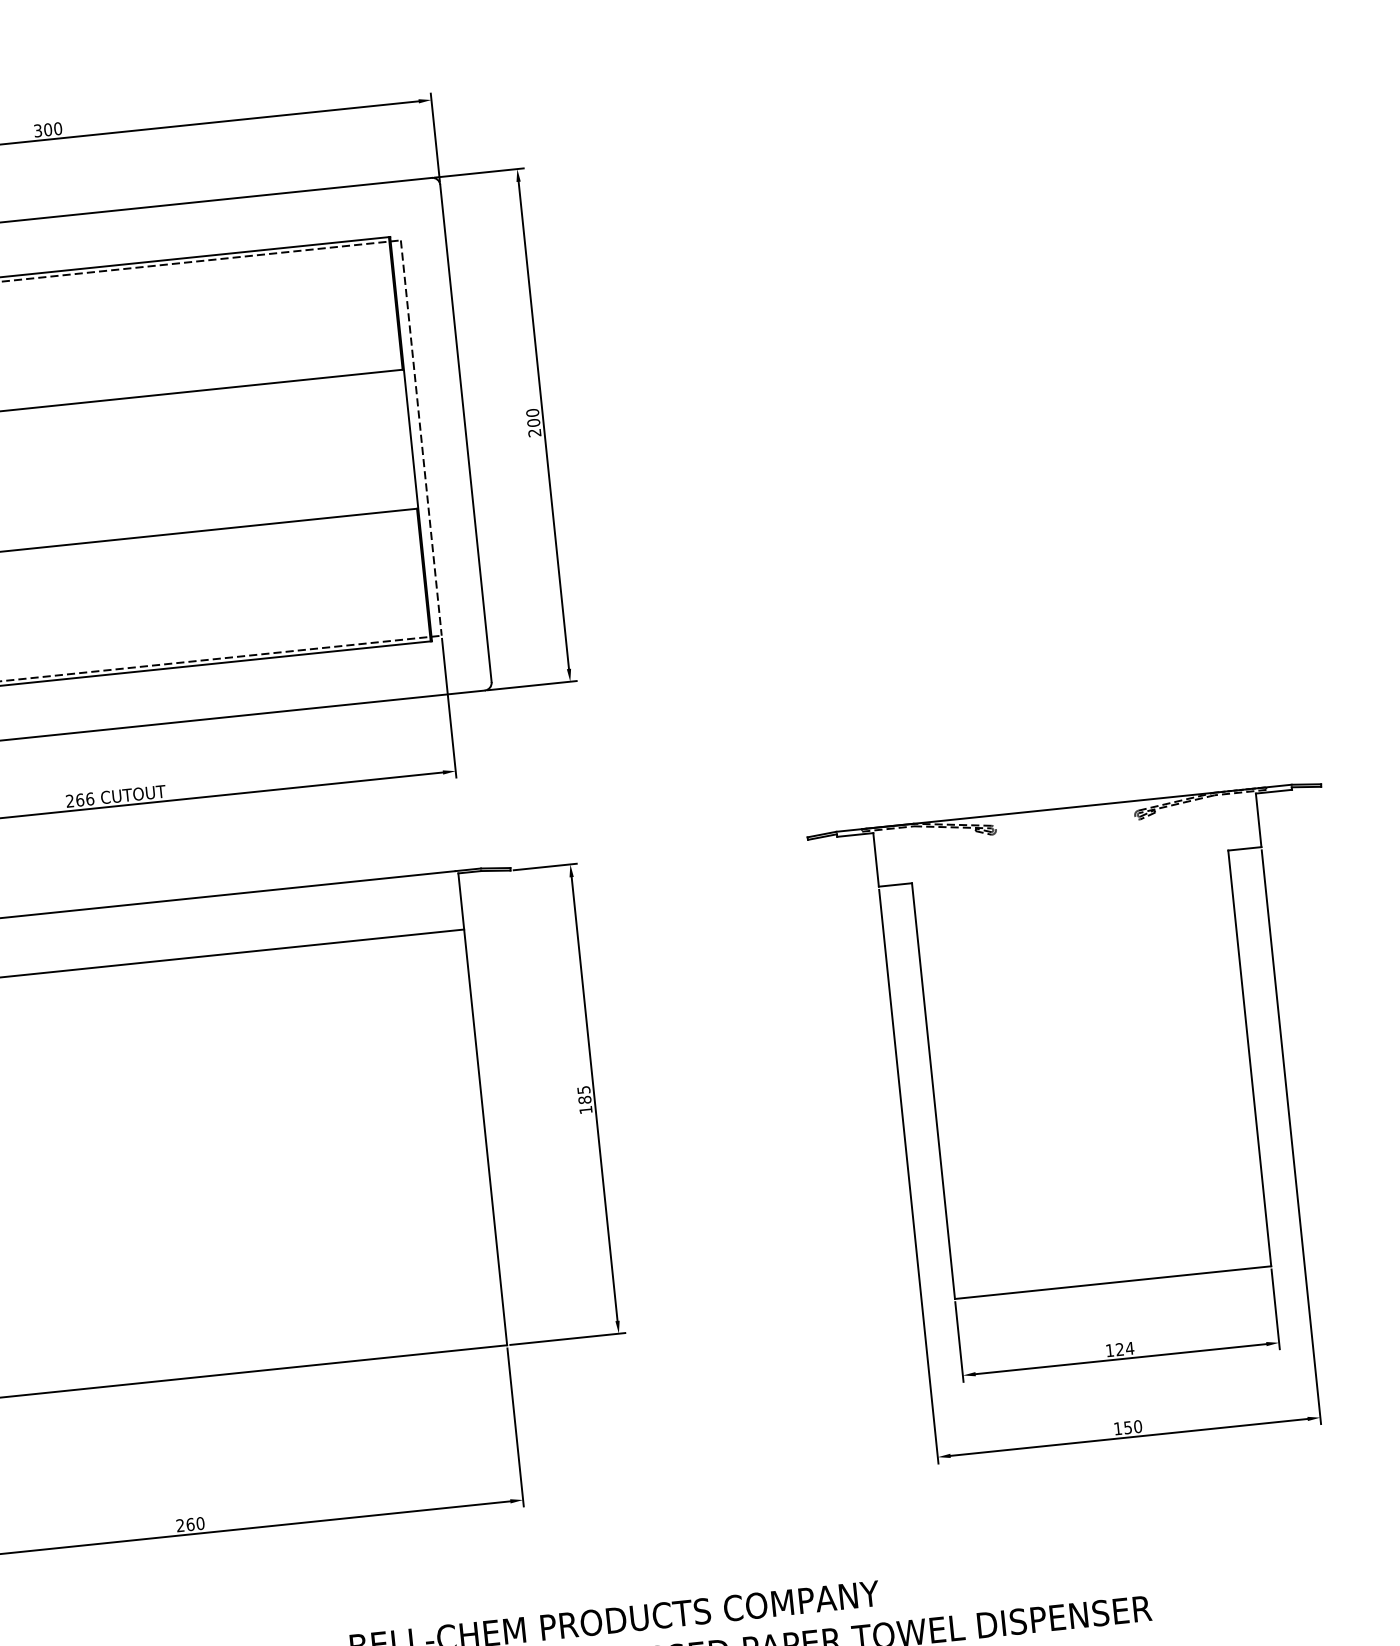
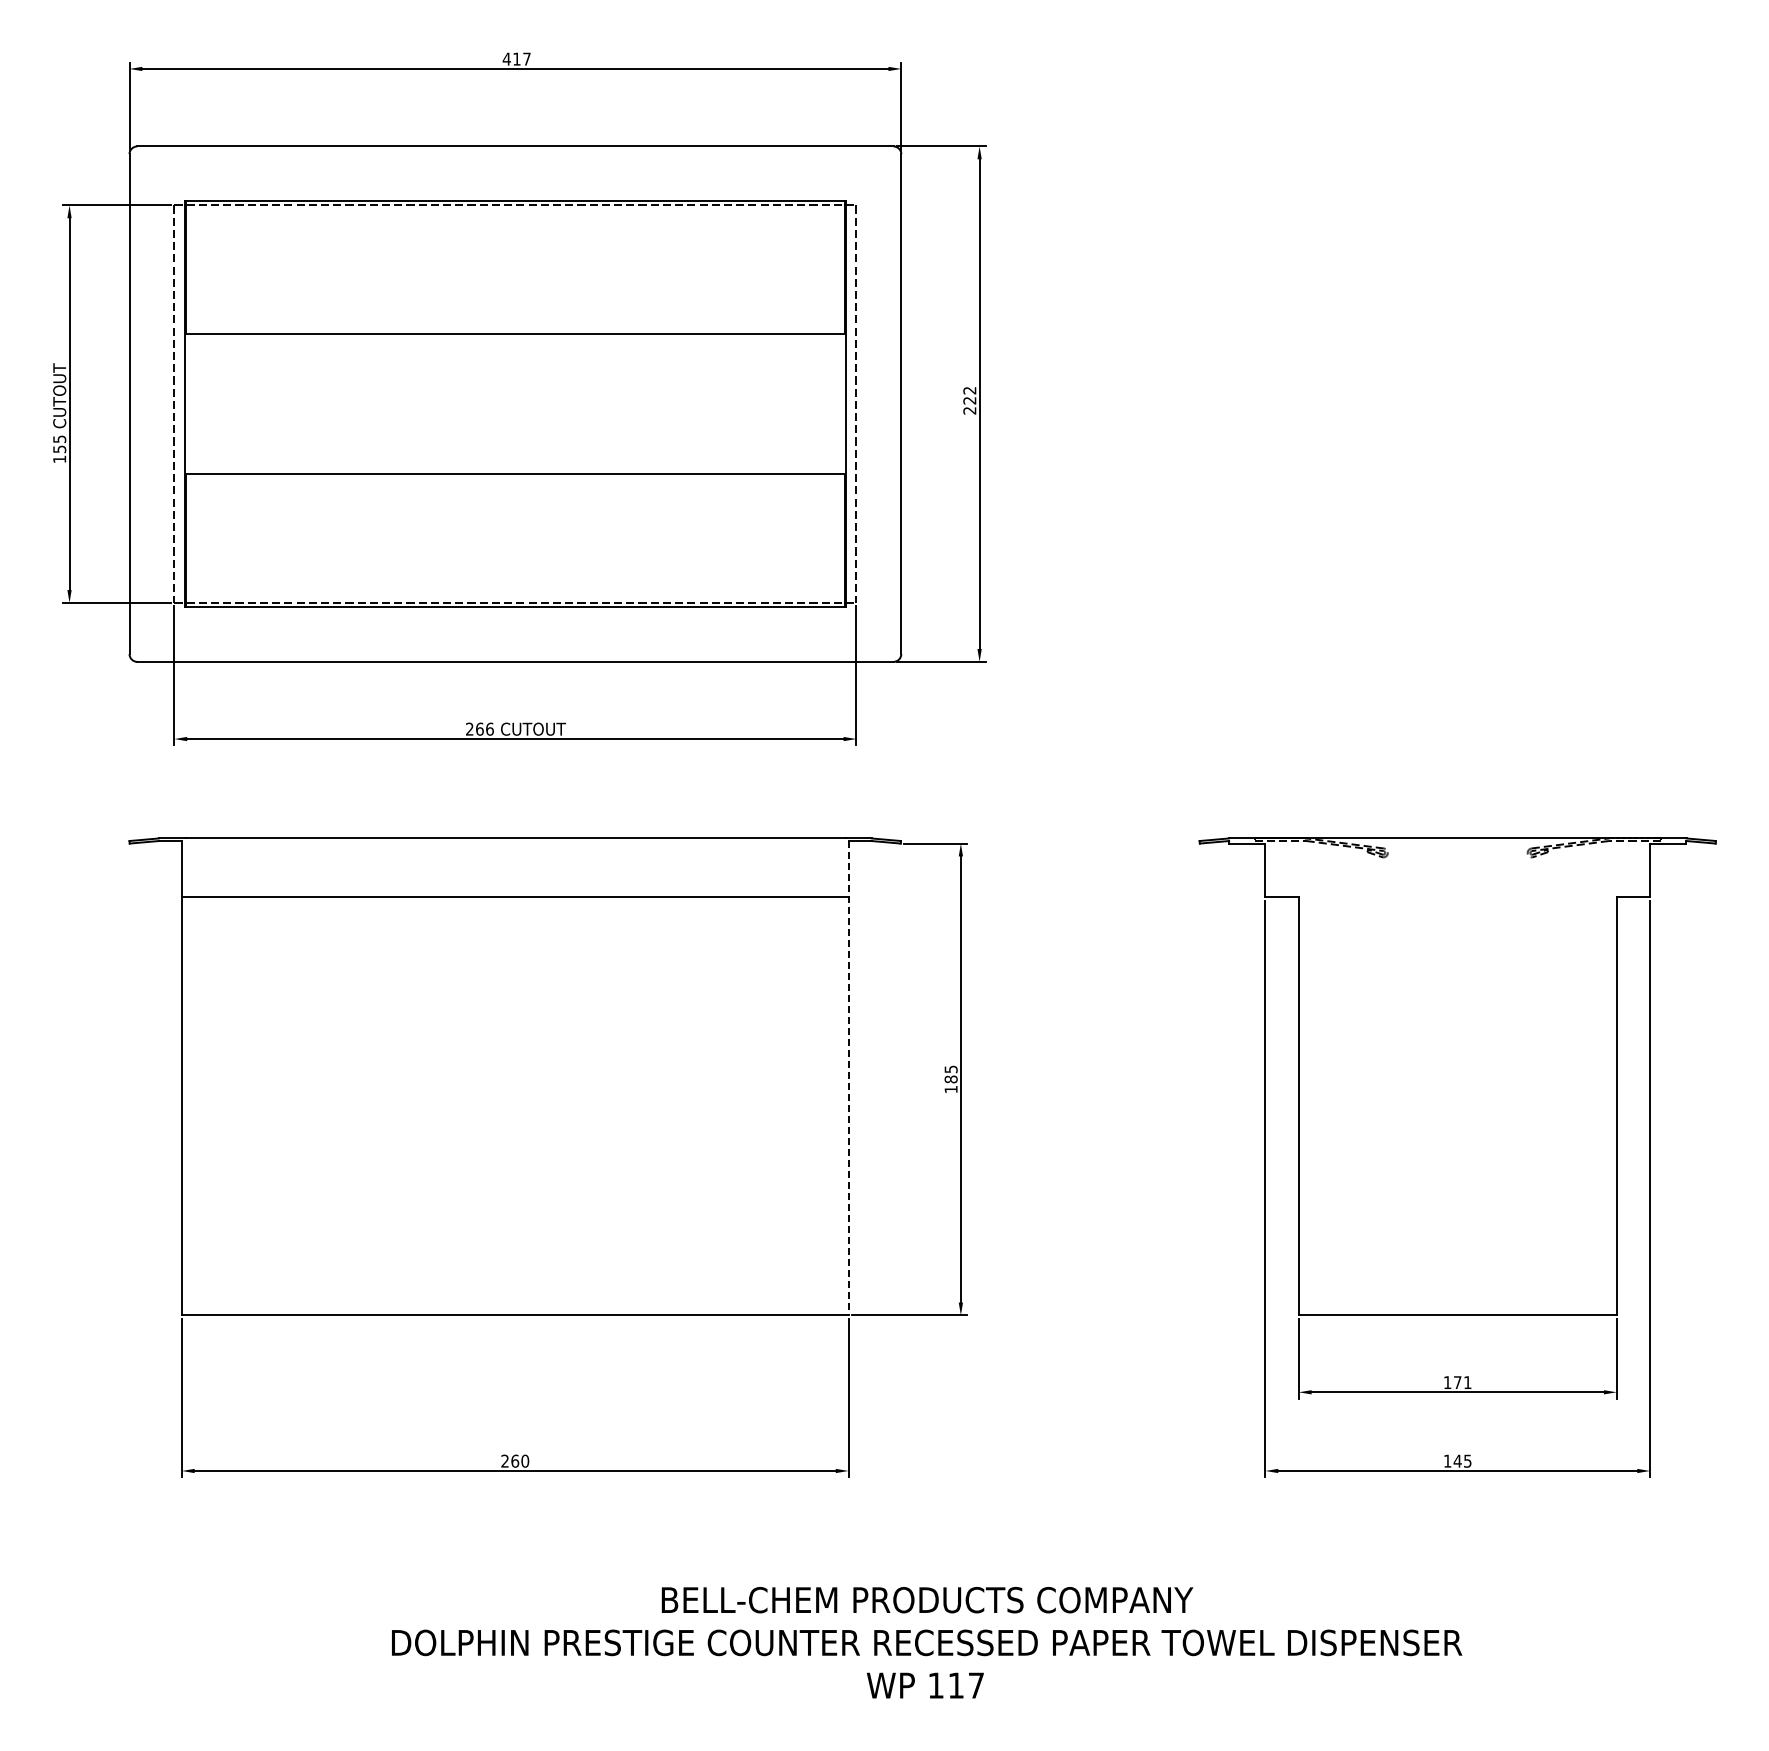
text: (47, 129) -> (516, 58), 300 -> 417
text: (532, 417) -> (969, 395), 200 -> 222
line: (482, 1109) -> (848, 1078), solid -> dashed
text: (1124, 1348) -> (1462, 1382), 124 -> 171
text: (1132, 1426) -> (1462, 1460), 150 -> 145

